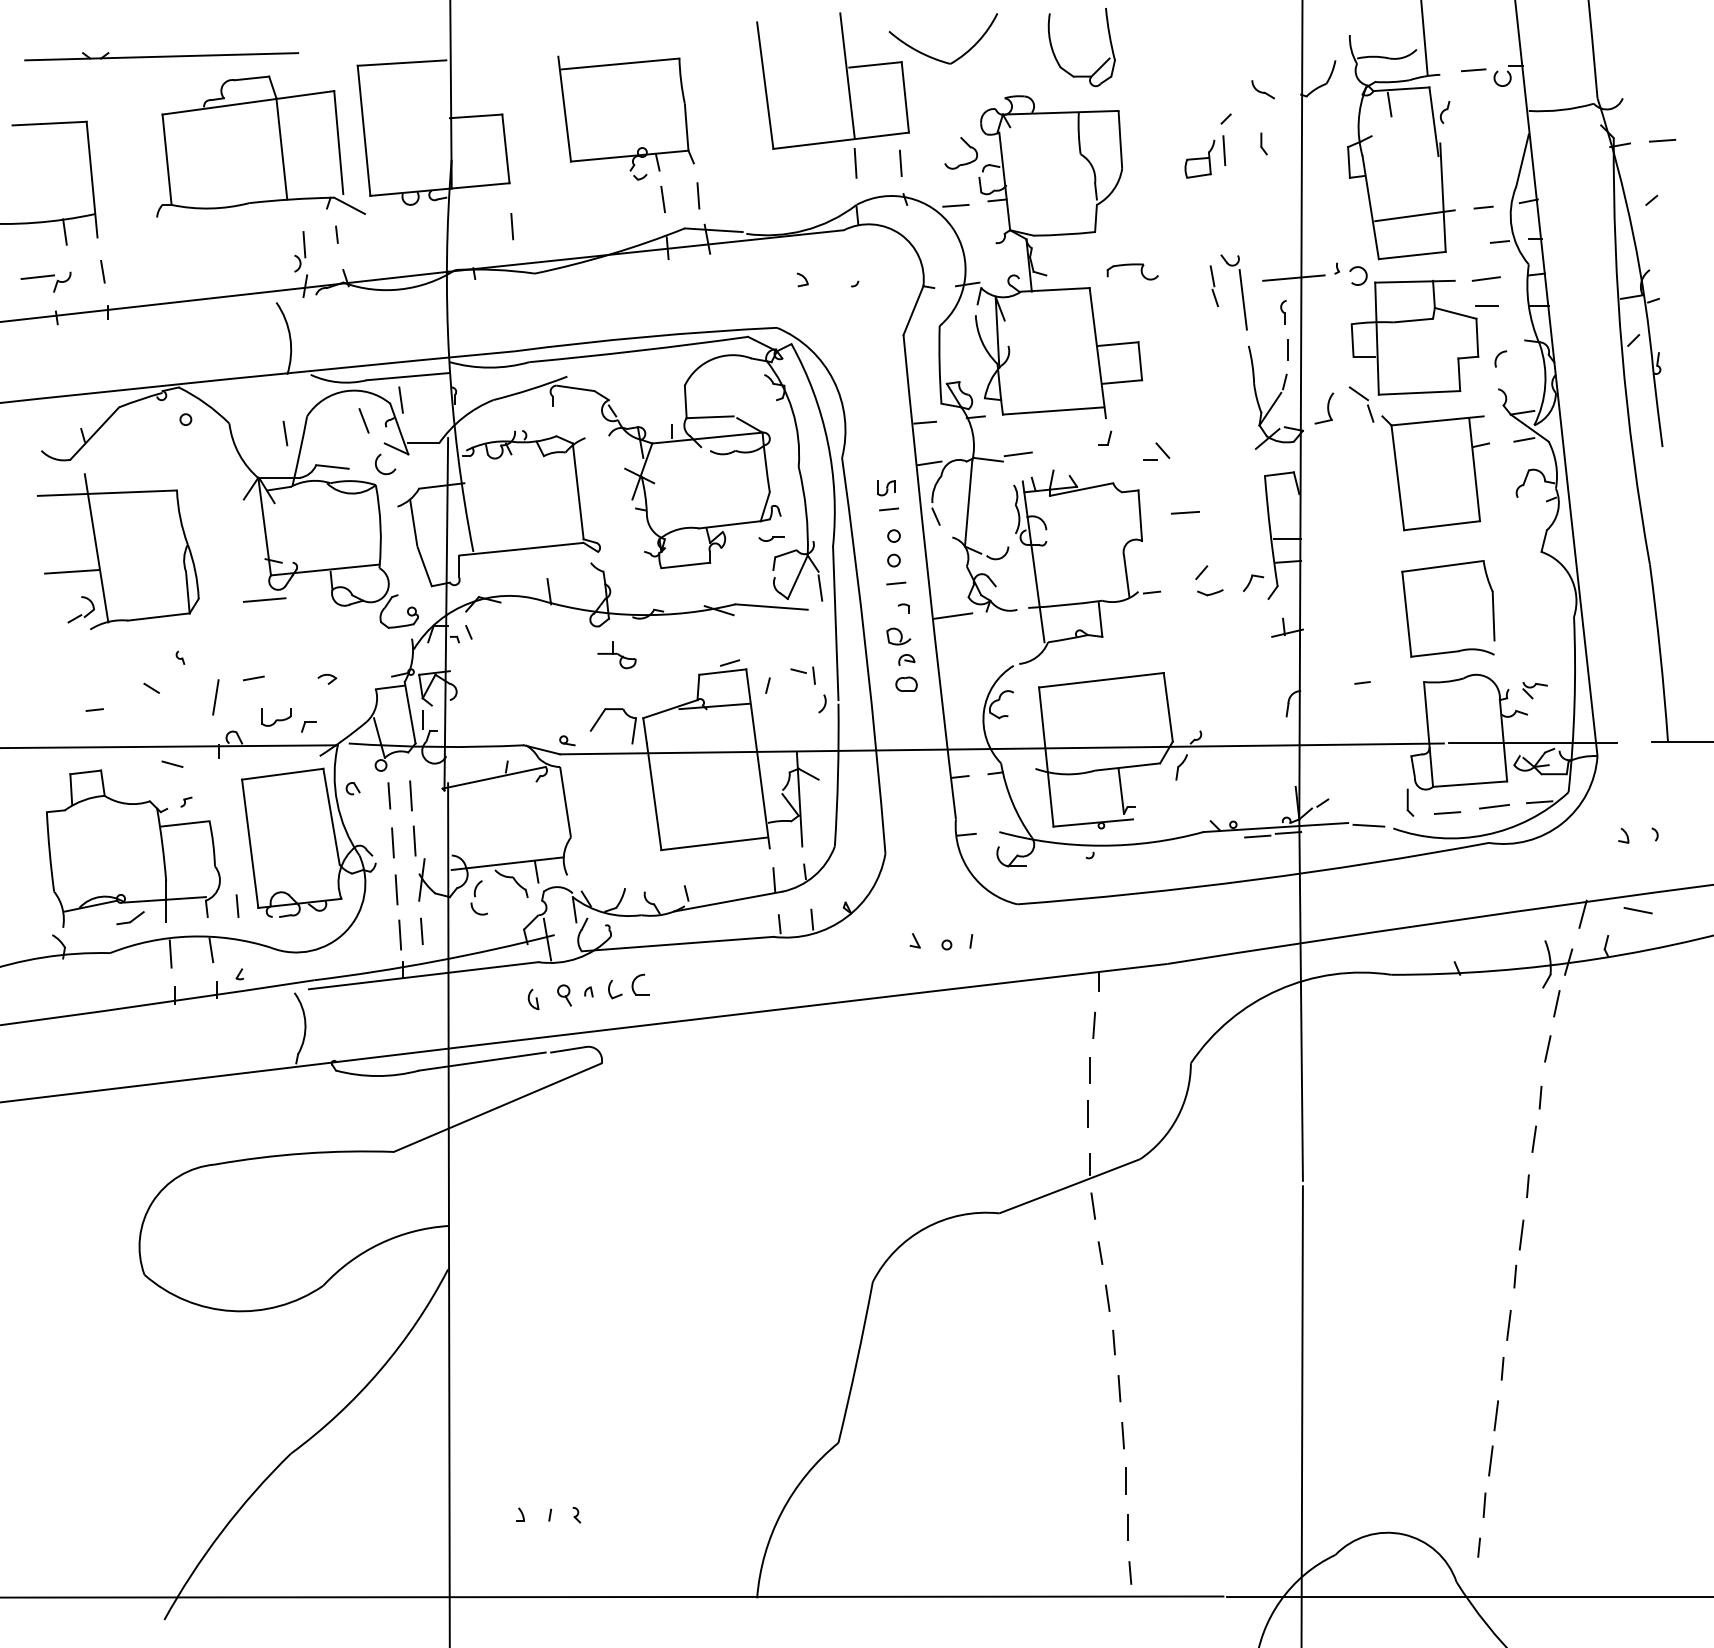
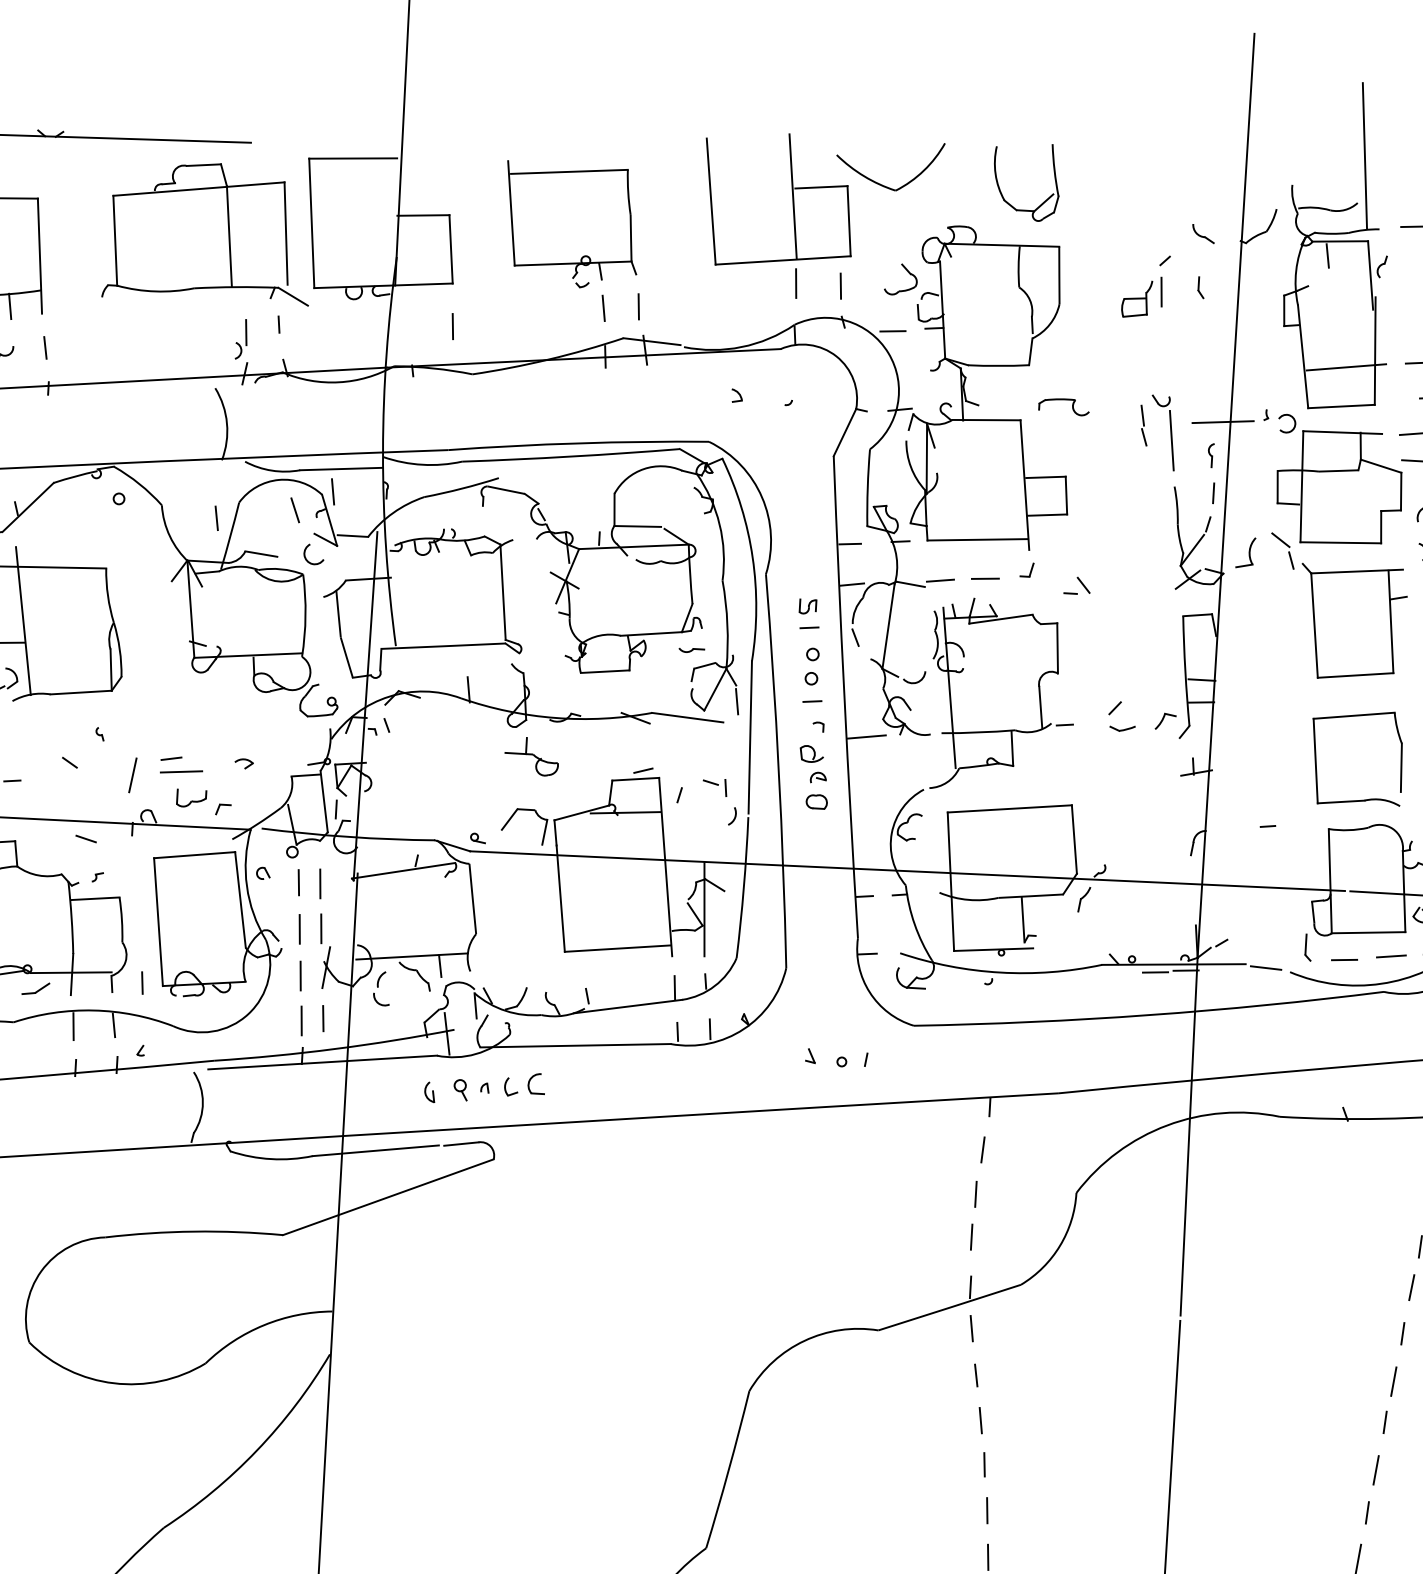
line: (1185, 512) -> (985, 578), moved
line: (264, 599) -> (181, 771), moved
part: (616, 655) -> (531, 756), size x1.43

